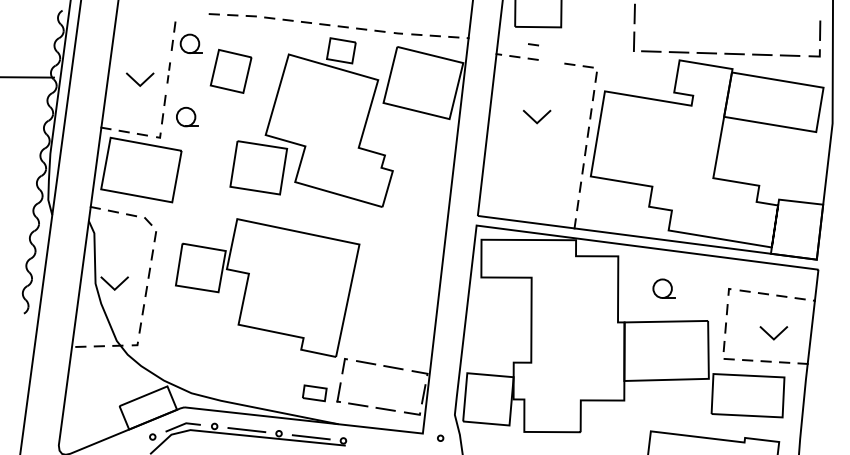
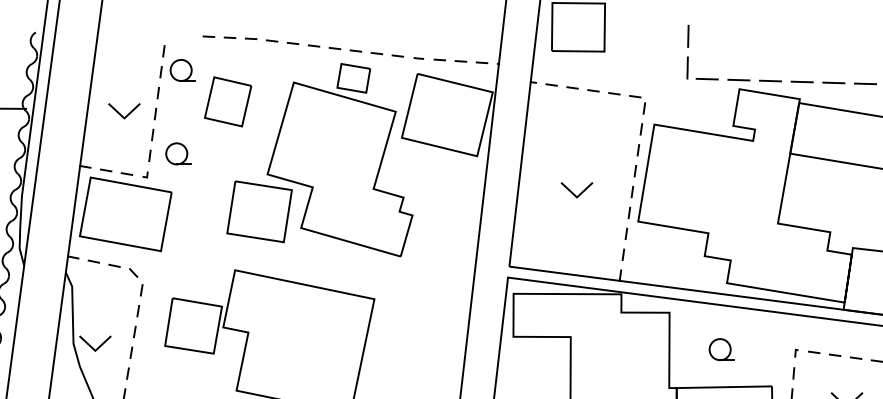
line: (533, 44) -> (593, 90), moved
part: (168, 72) -> (156, 103), size x1.43
line: (540, 118) -> (580, 192), moved

